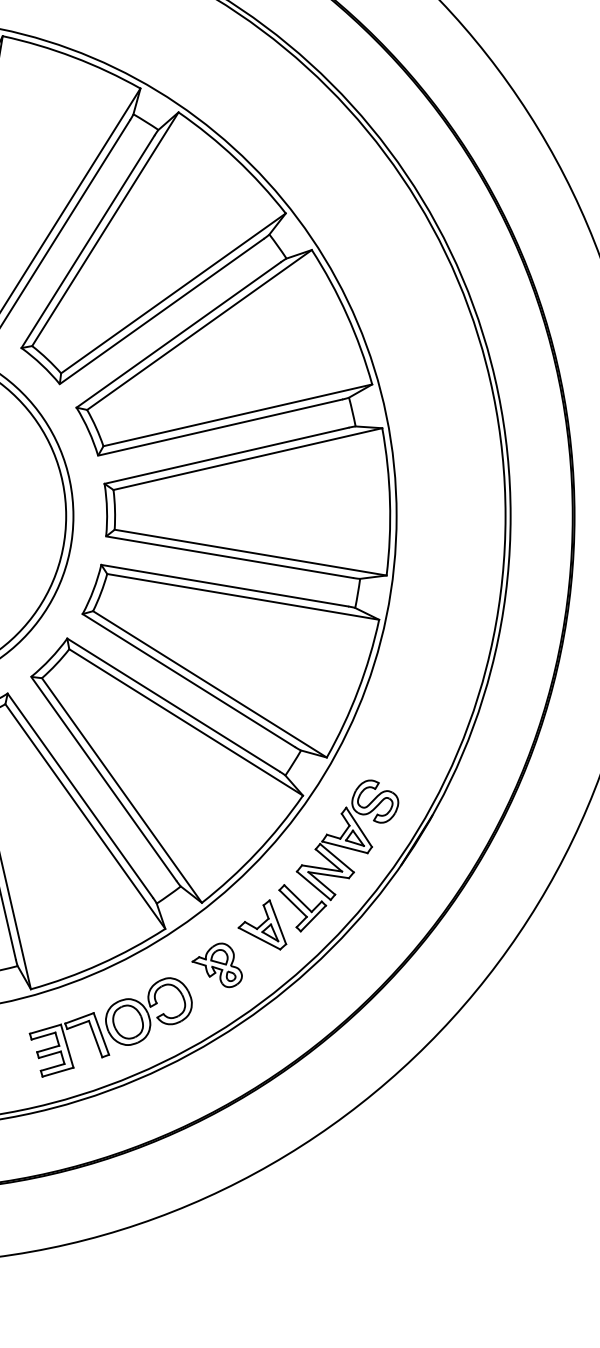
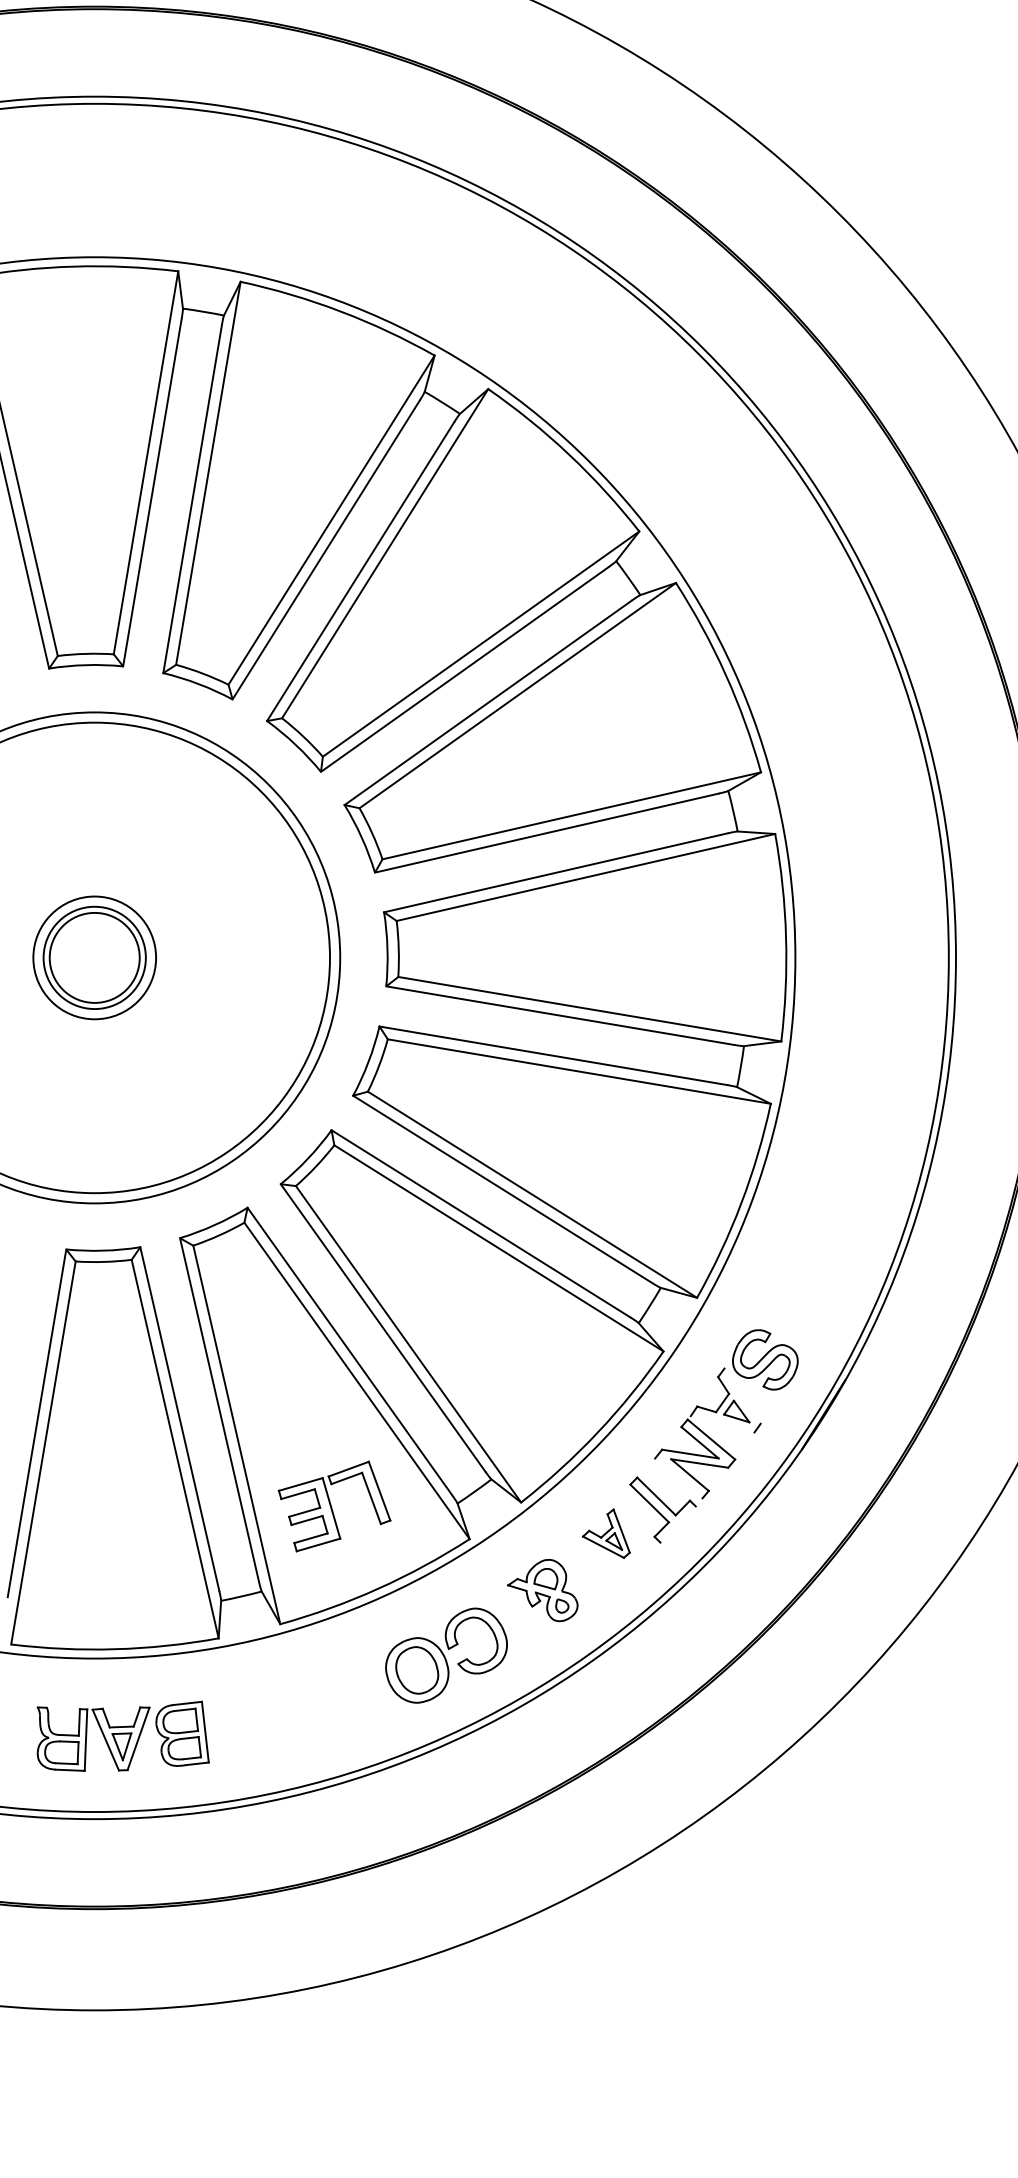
line: (359, 826) -> (742, 1395), removed
line: (344, 847) -> (722, 1424), removed
line: (313, 885) -> (678, 1478), removed
line: (312, 918) -> (677, 1524), removed
part: (262, 924) -> (606, 1533), size x0.7
part: (69, 1044) -> (334, 1506), moved

